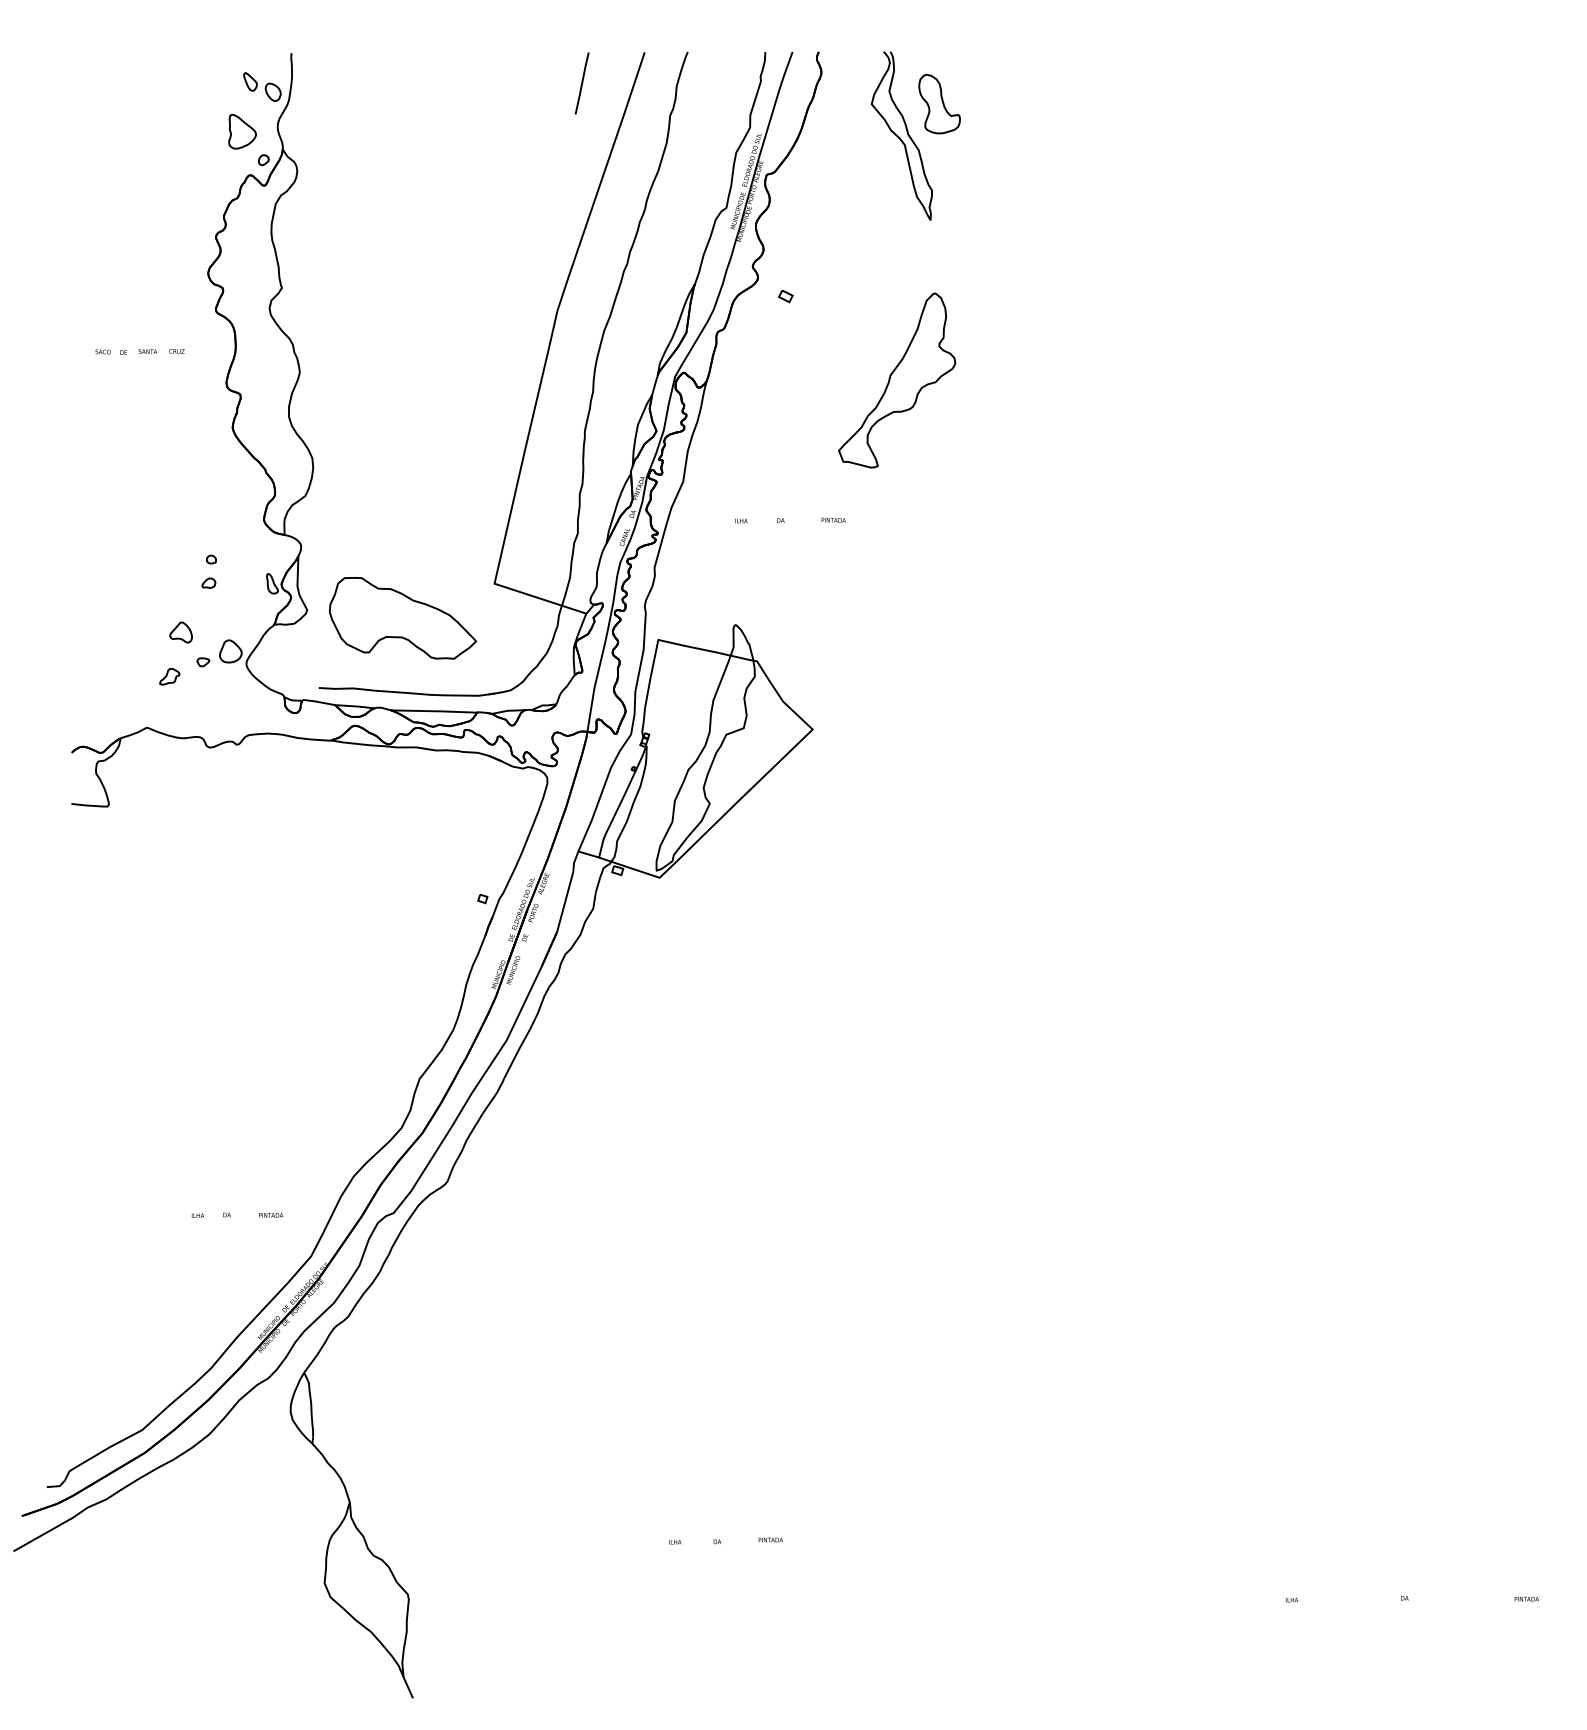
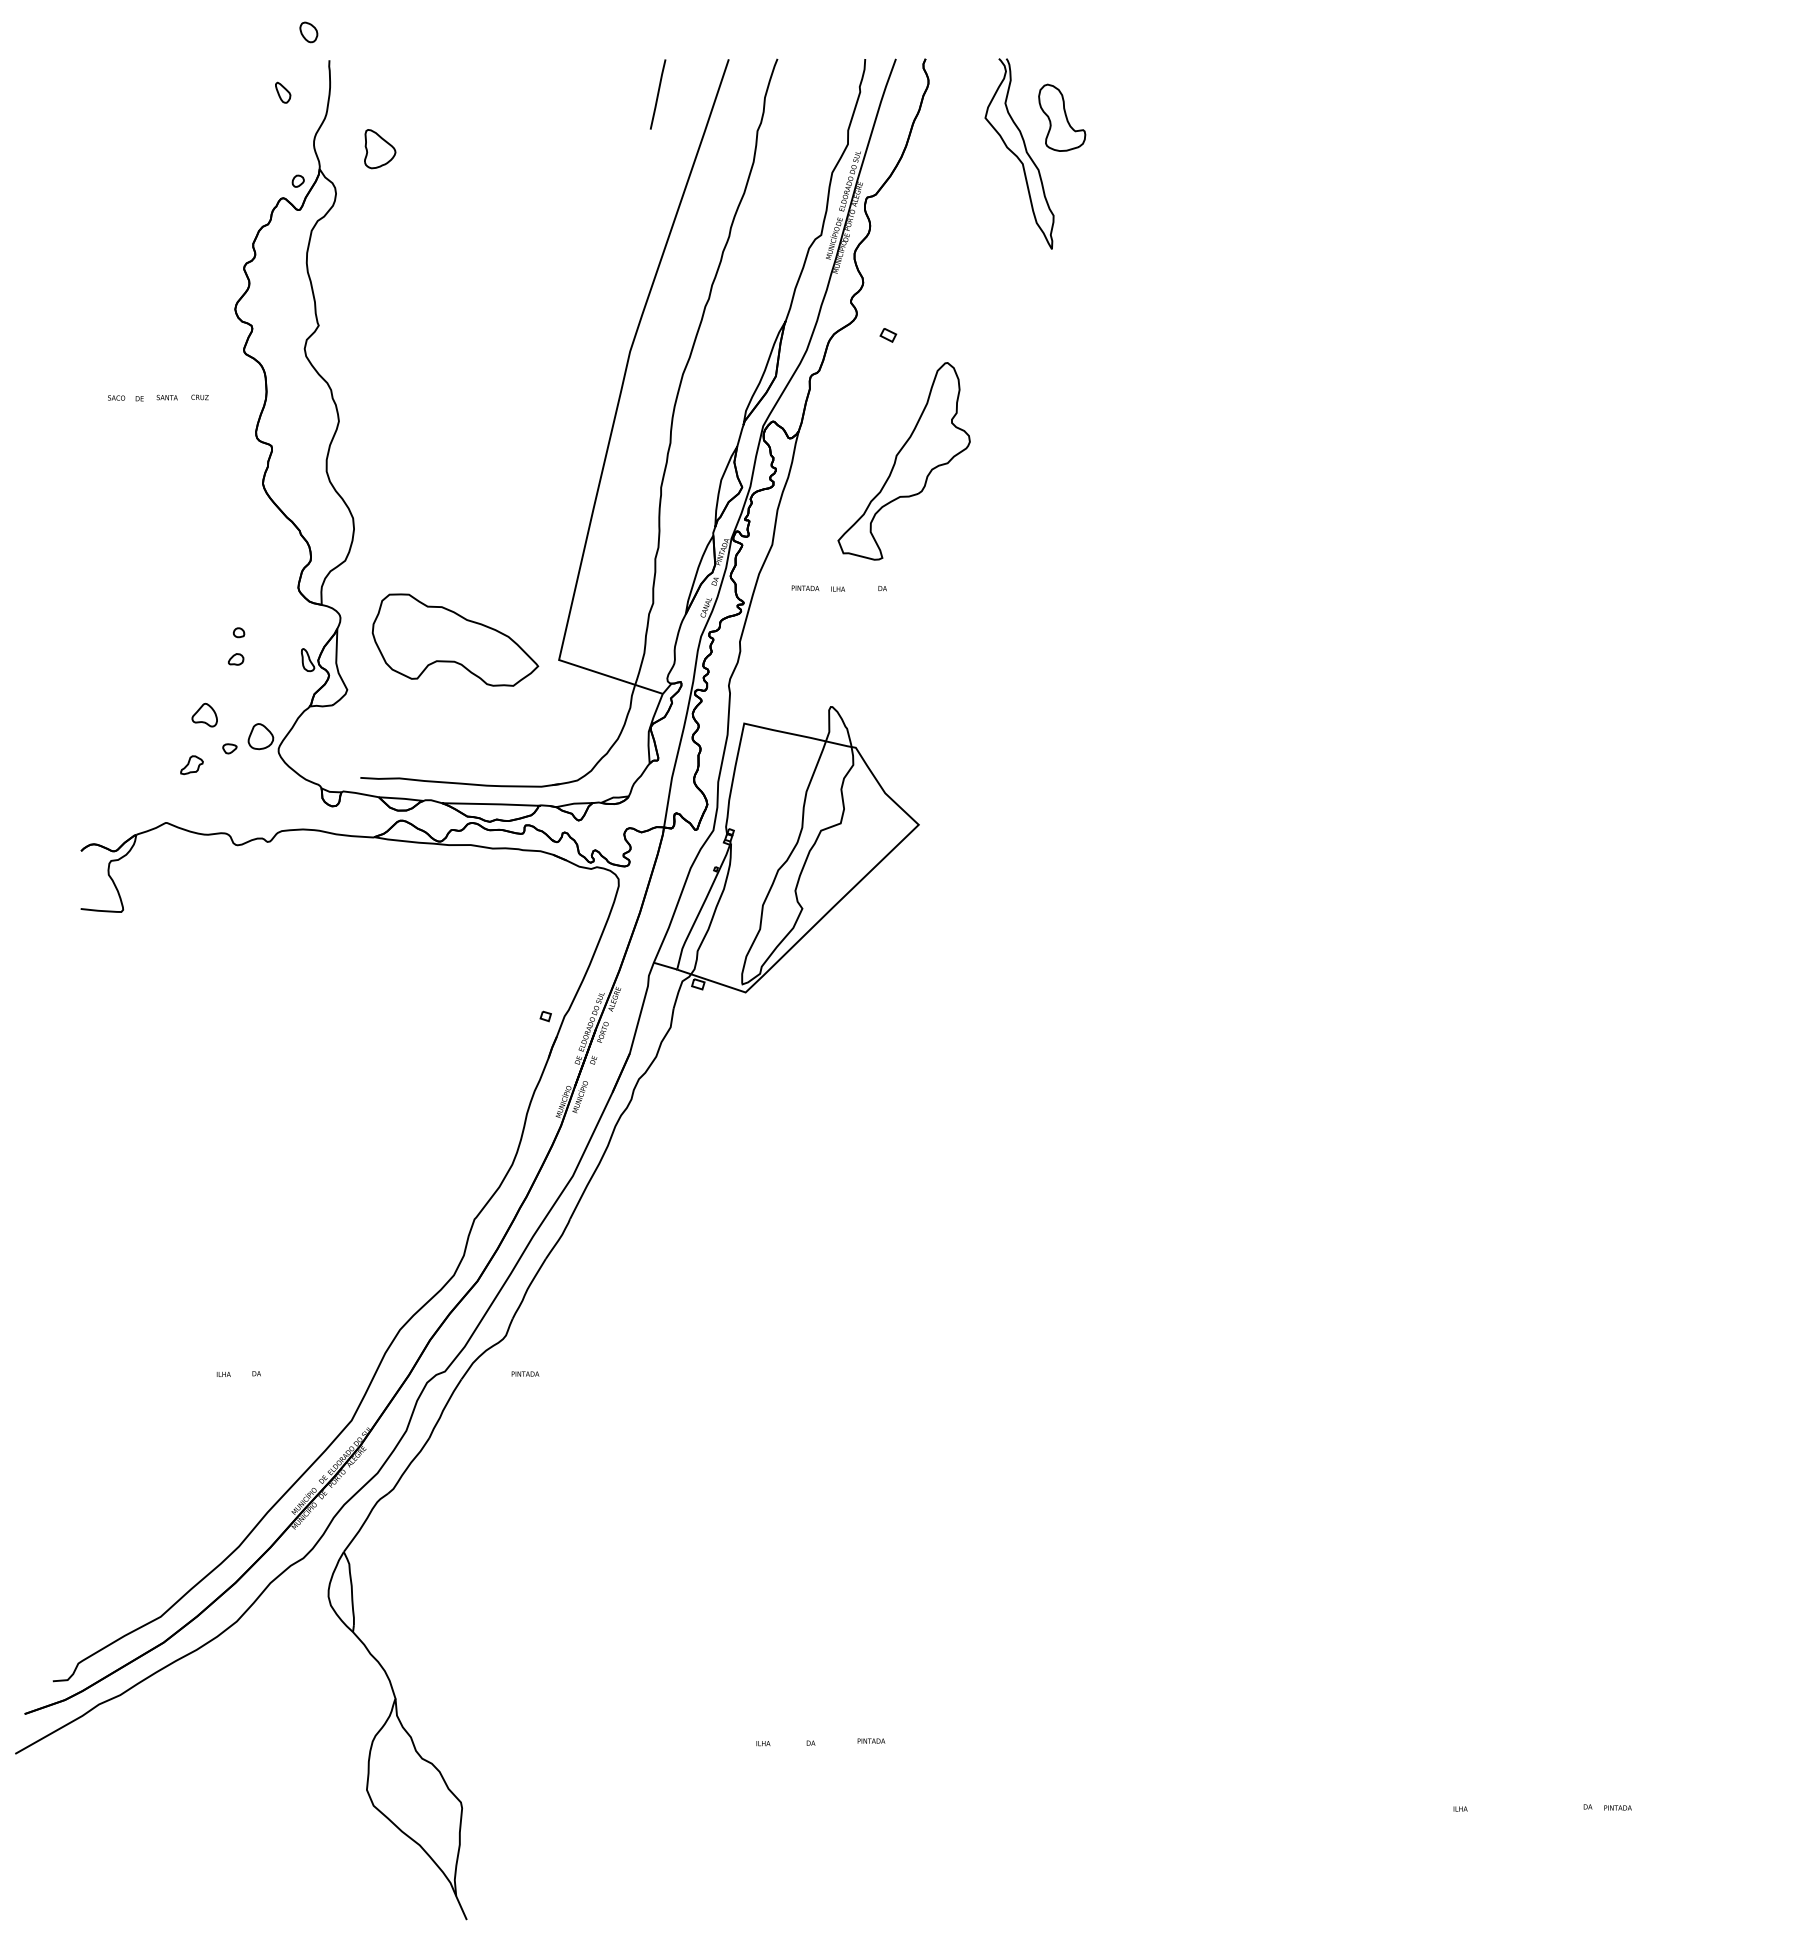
part: (272, 92) -> (308, 32), moved
part: (242, 132) -> (380, 149), moved
part: (896, 380) -> (903, 461), moved
text: (833, 519) -> (805, 587), moved
part: (402, 617) -> (455, 639), moved
text: (271, 1214) -> (525, 1373), moved
text: (1526, 1598) -> (1617, 1807), moved

